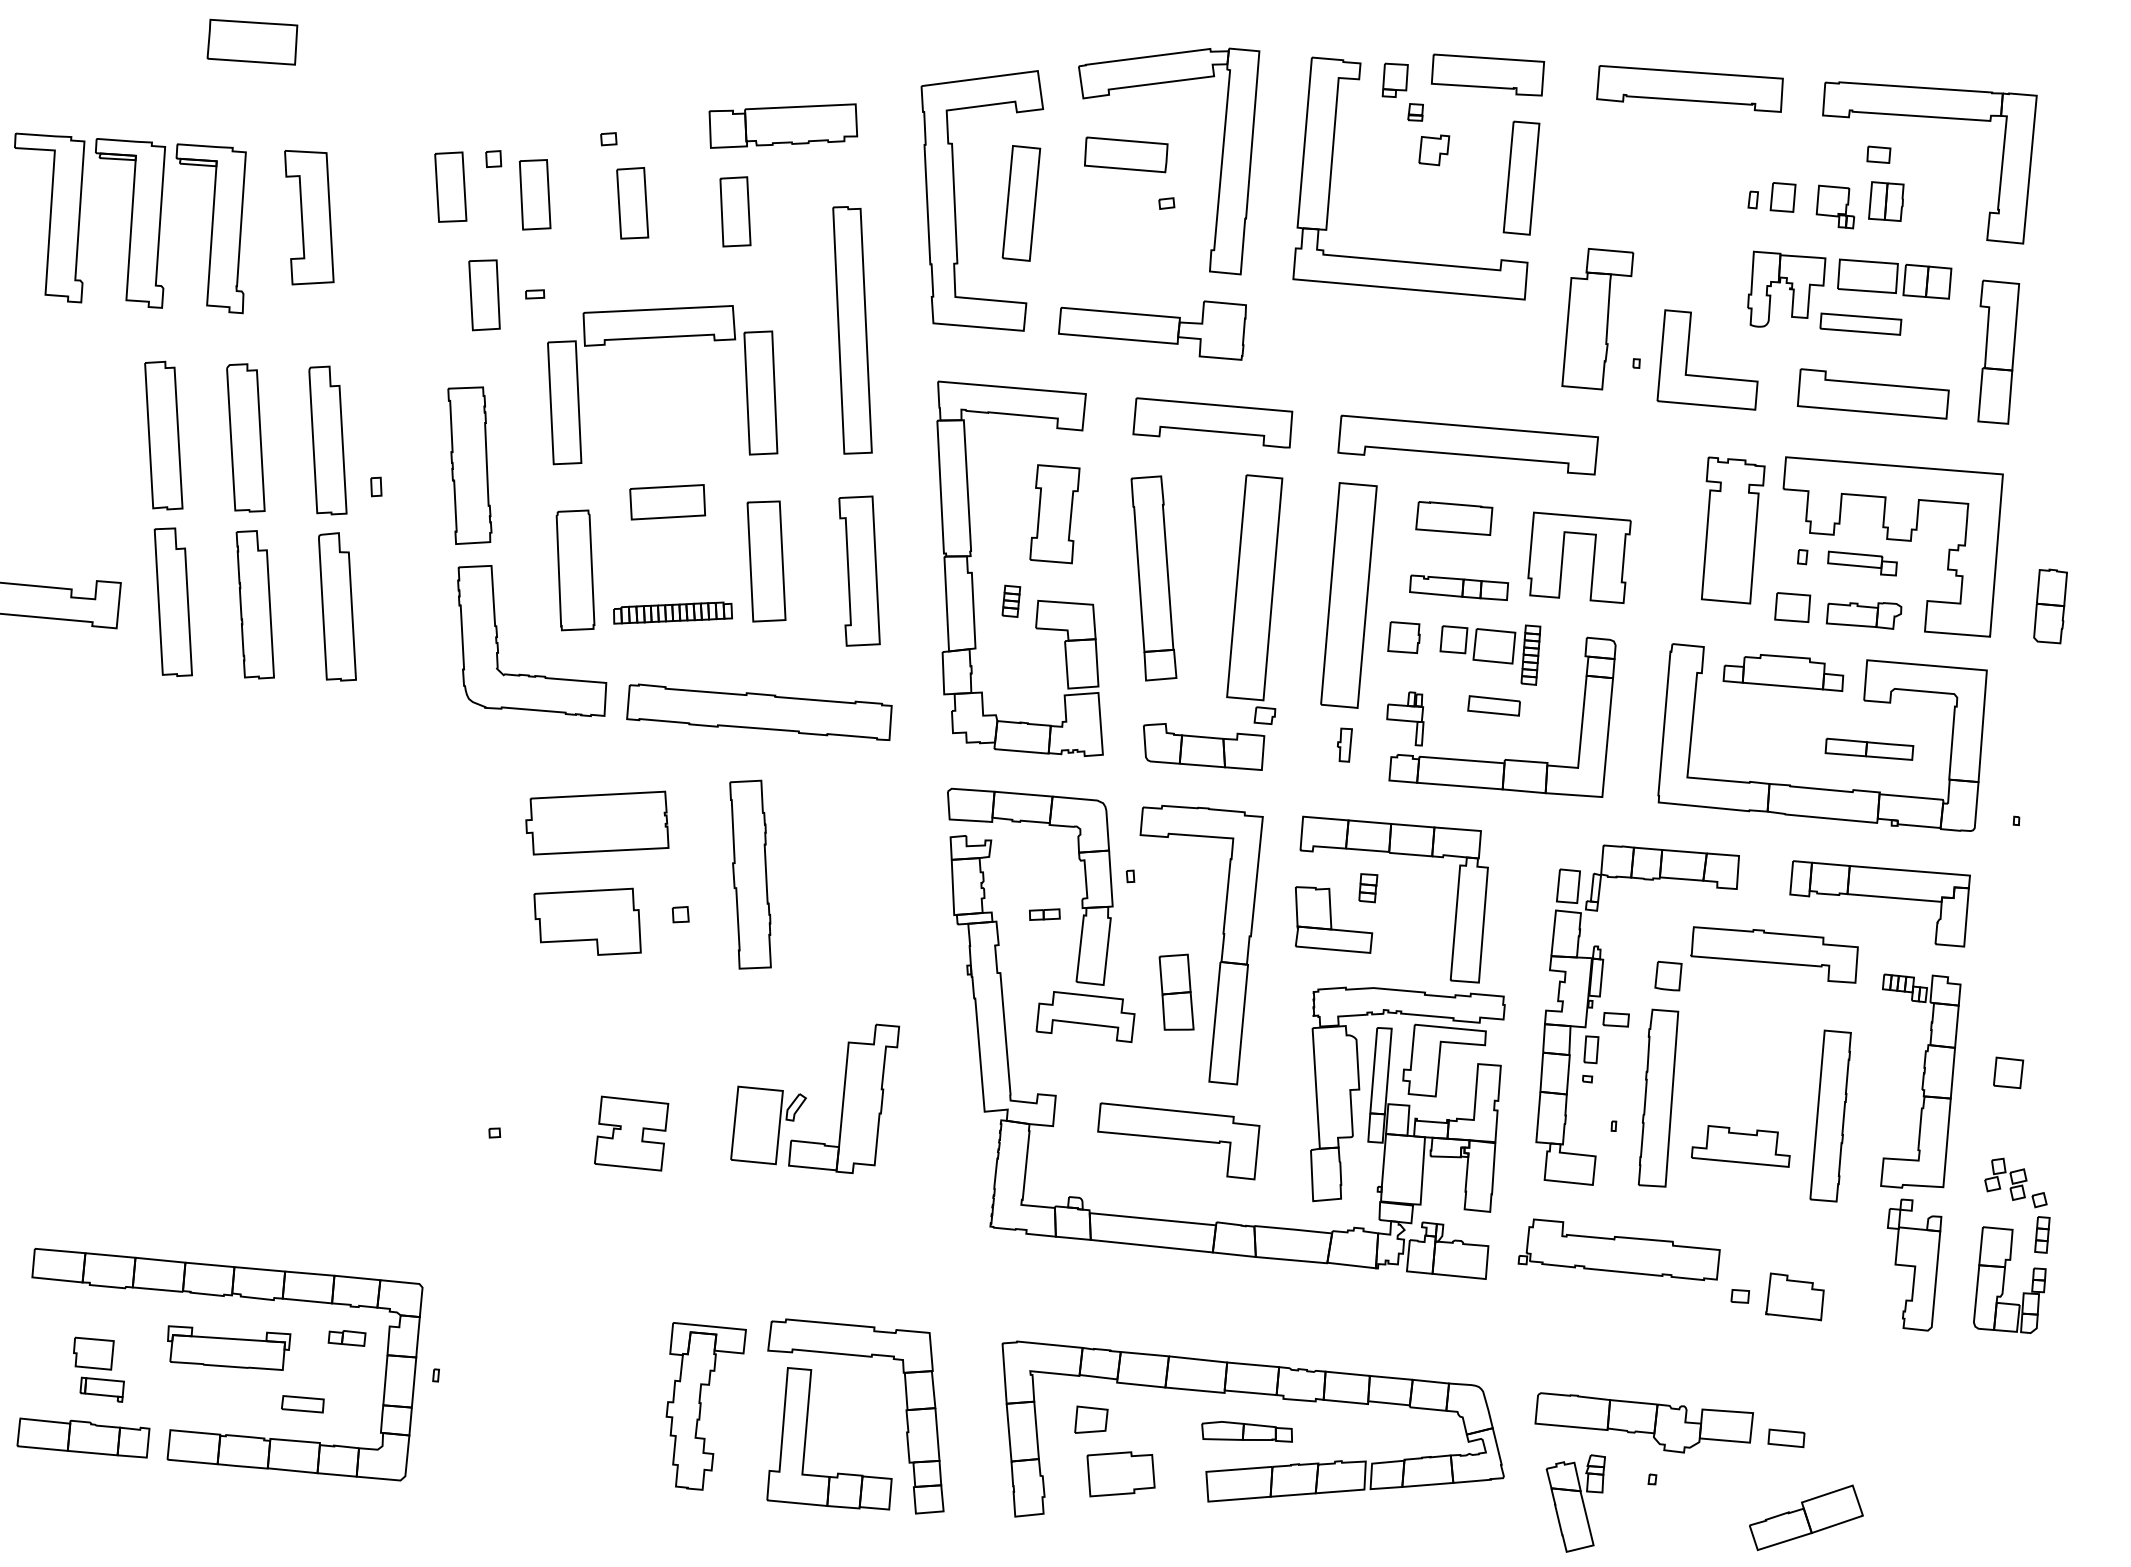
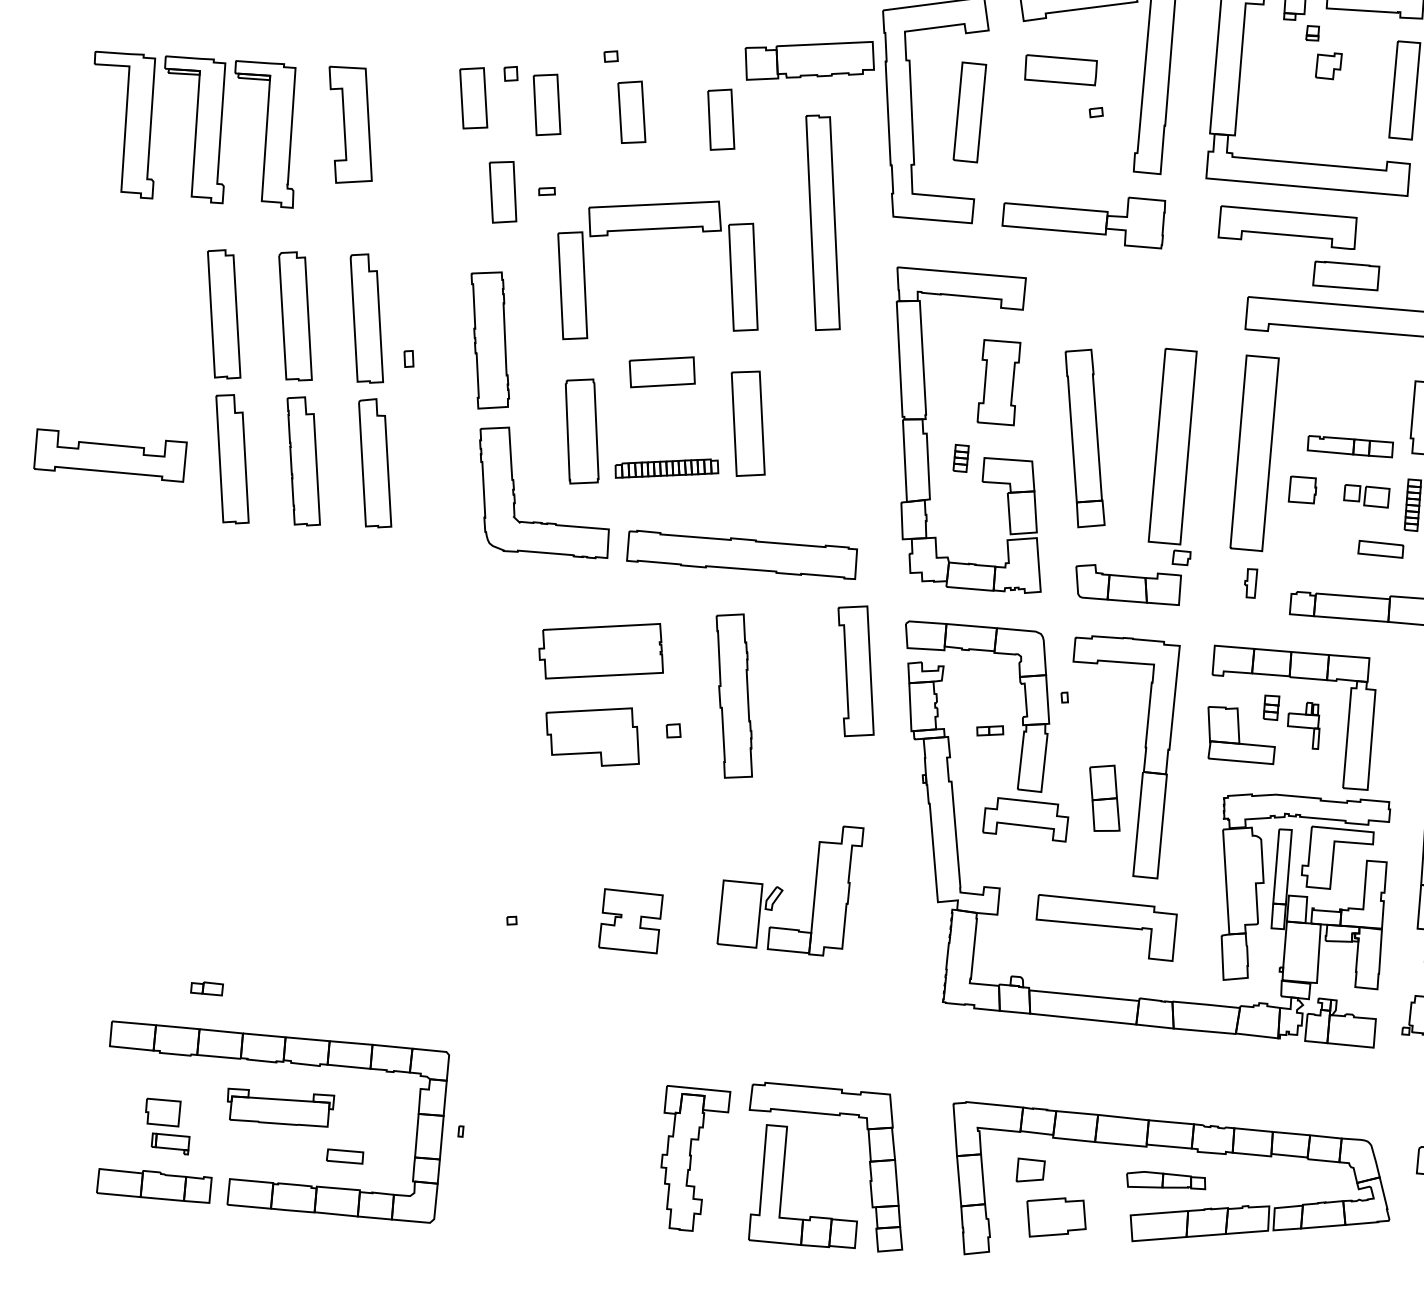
part: (783, 125) -> (809, 60), moved
part: (1212, 422) -> (1287, 227), moved
part: (1454, 518) -> (1346, 275), moved
part: (859, 570) -> (856, 670), moved
part: (1477, 644) -> (1366, 495), size x0.7
part: (1405, 718) -> (1303, 725), moved
part: (346, 1338) -> (206, 988), moved

